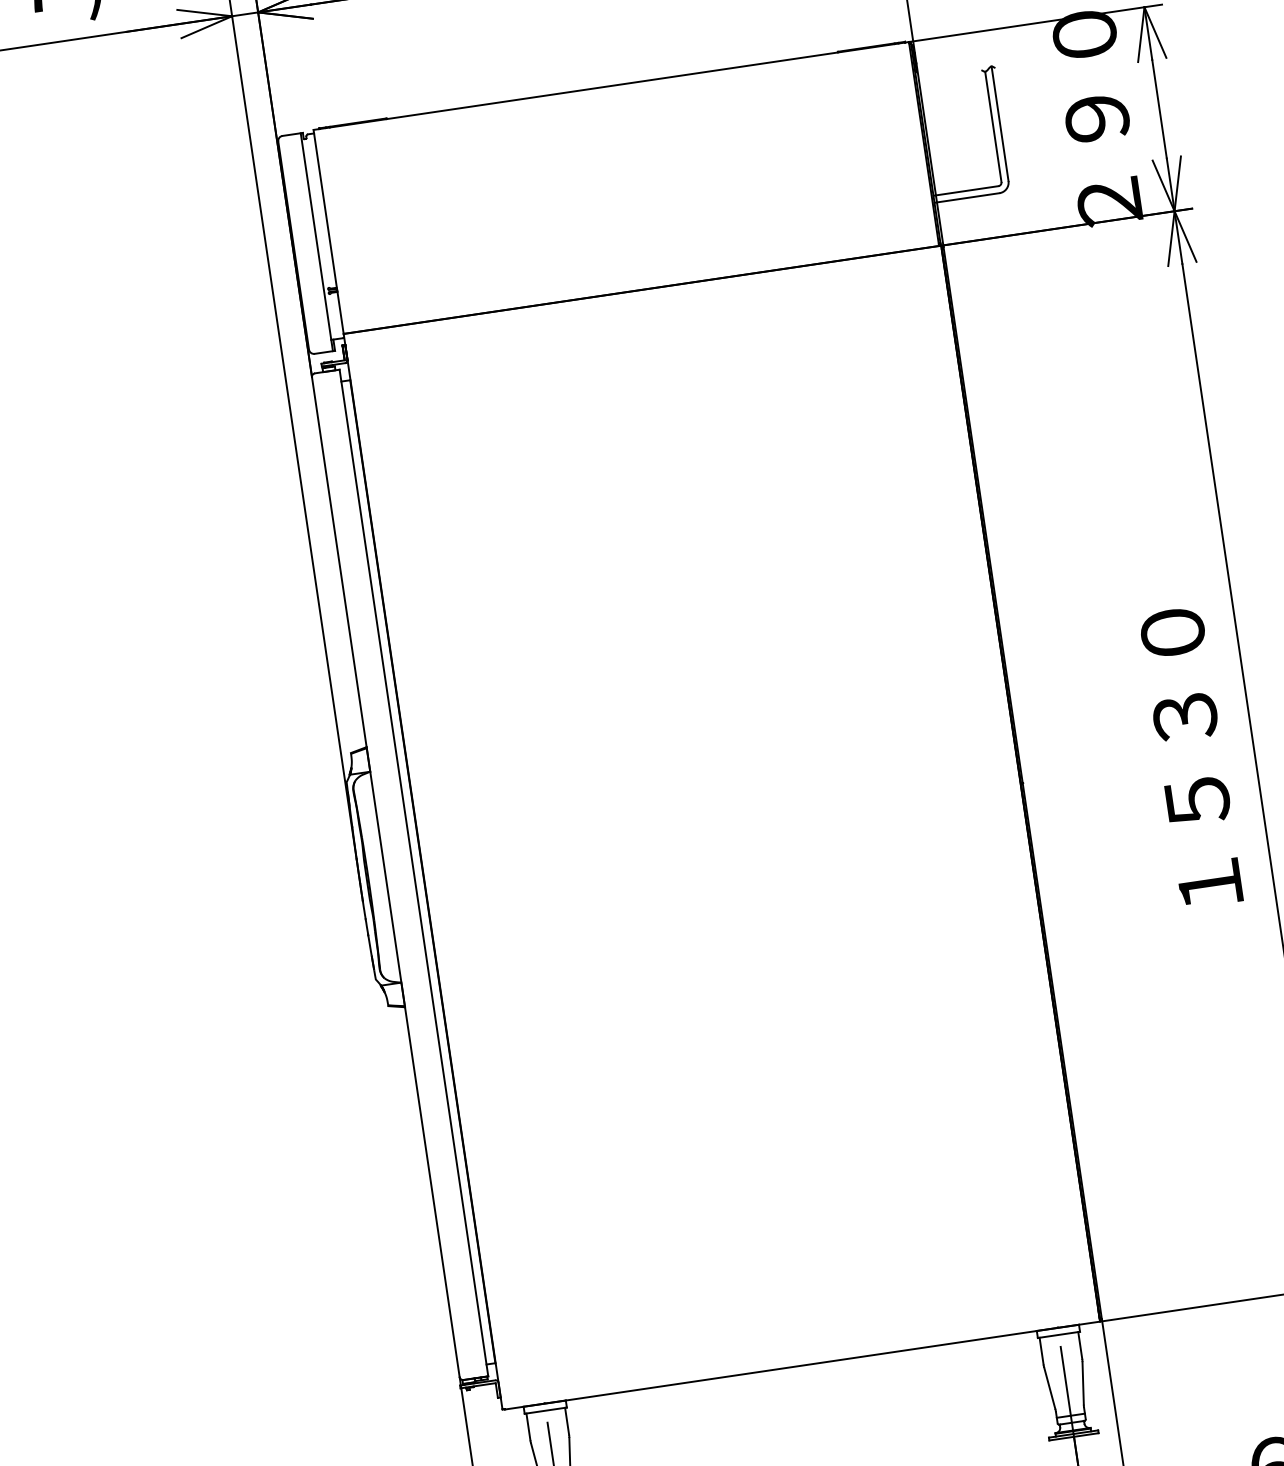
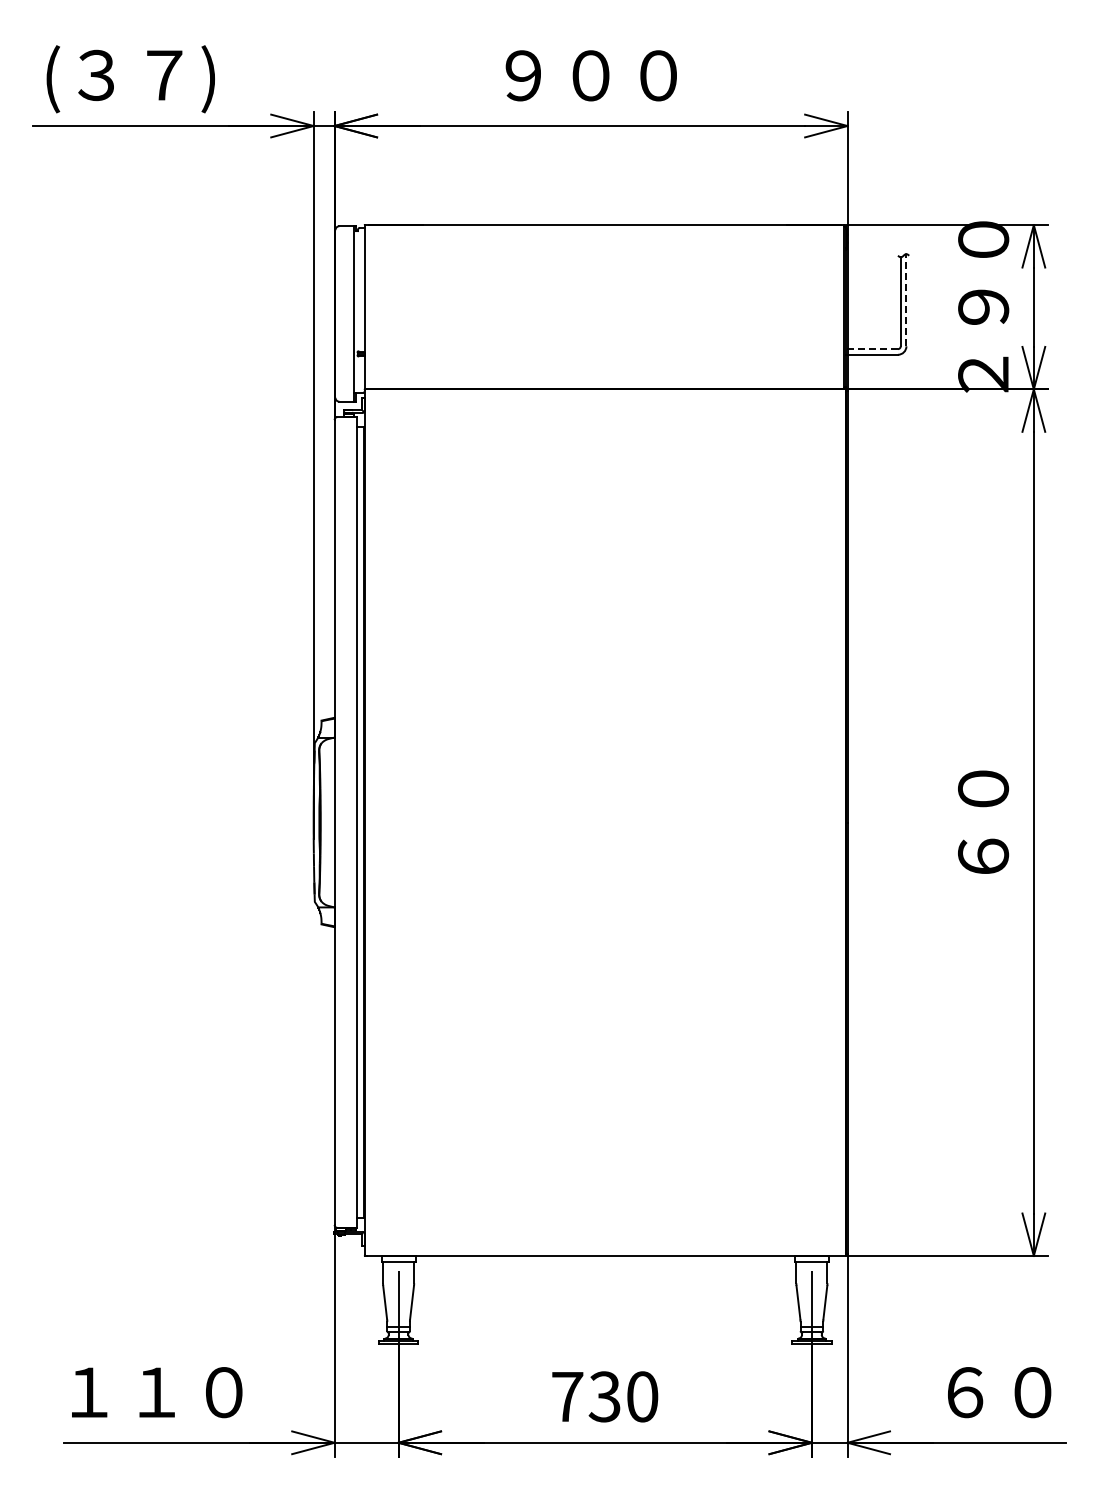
line: (1000, 122) -> (906, 299), solid -> dashed
line: (965, 191) -> (871, 349), solid -> dashed
text: (1191, 758) -> (983, 822), １５３０ -> ６０

